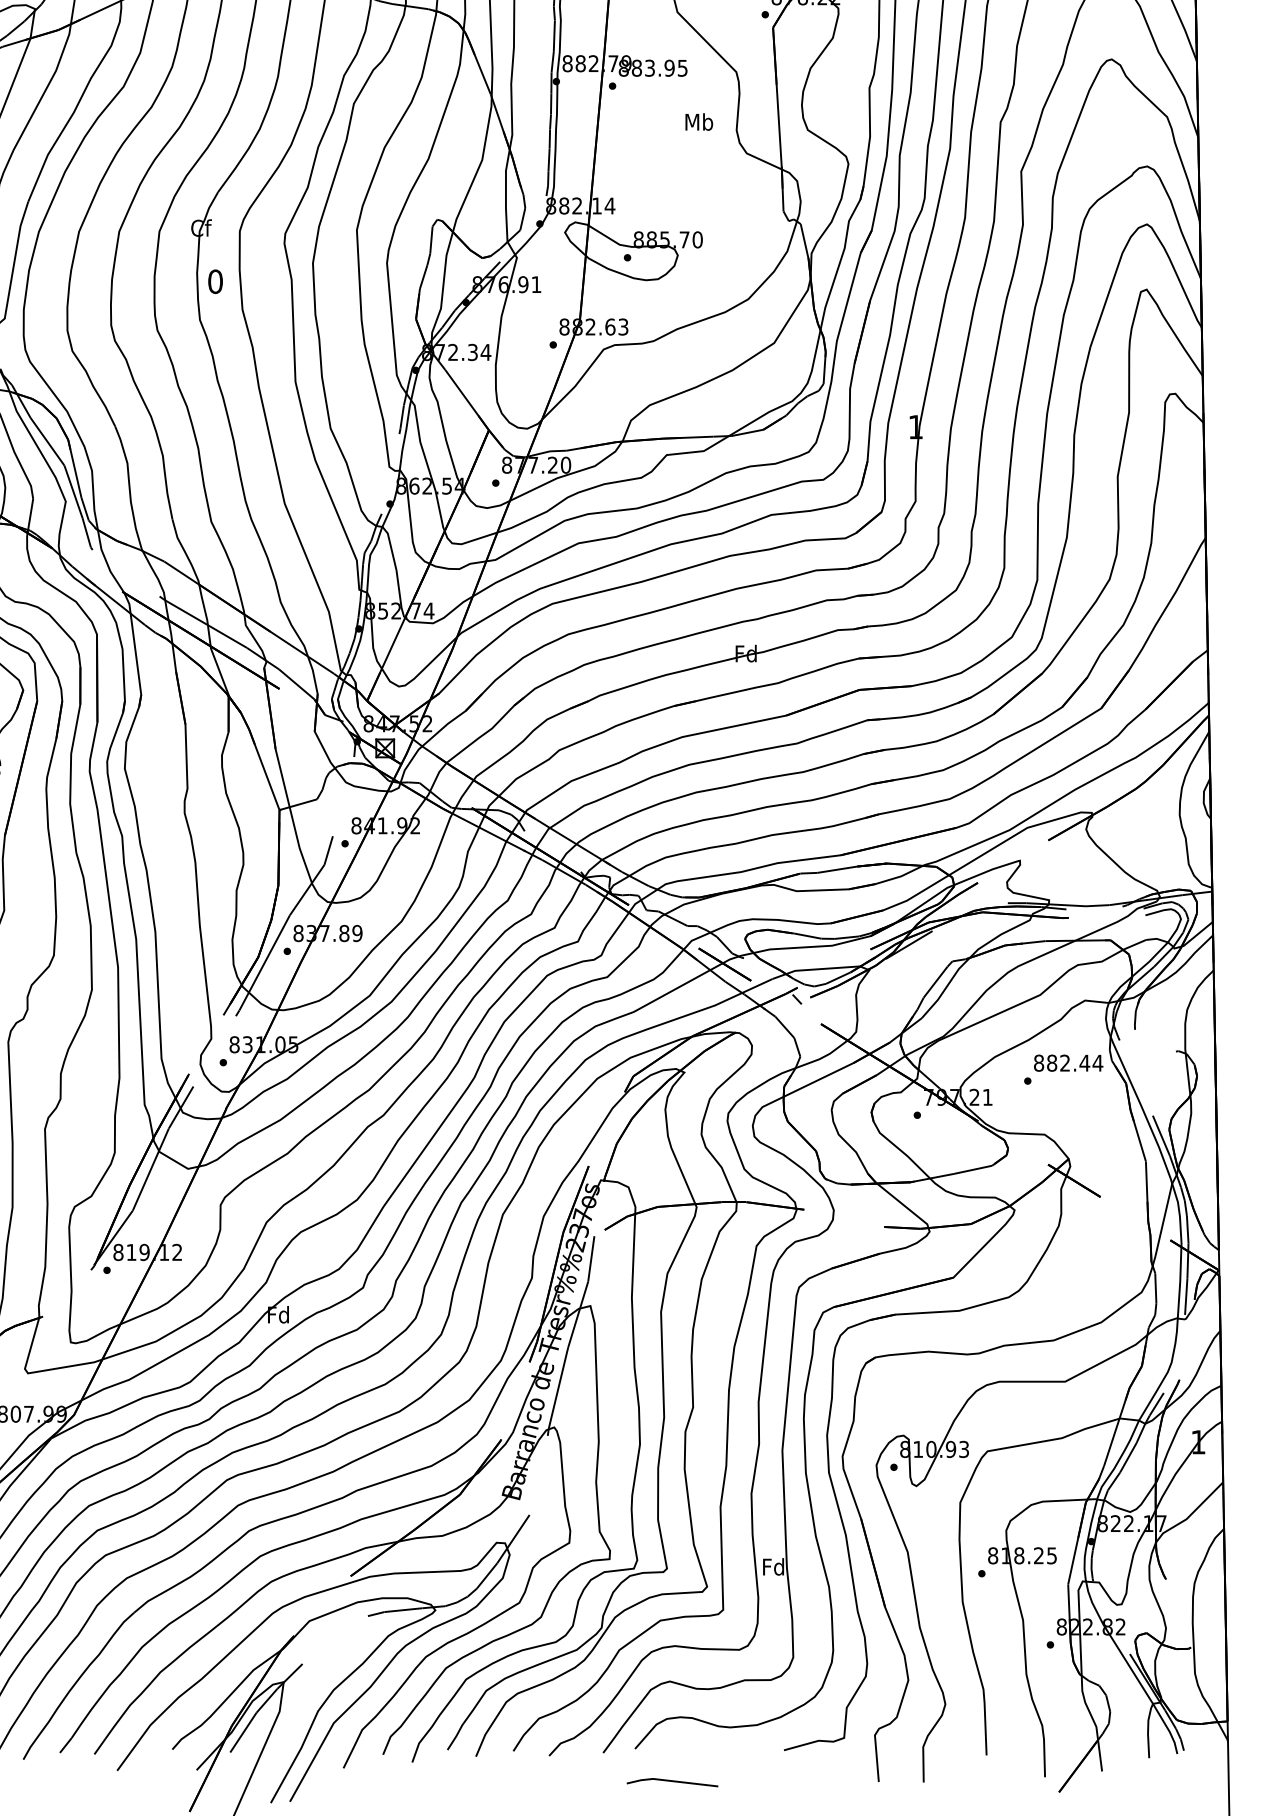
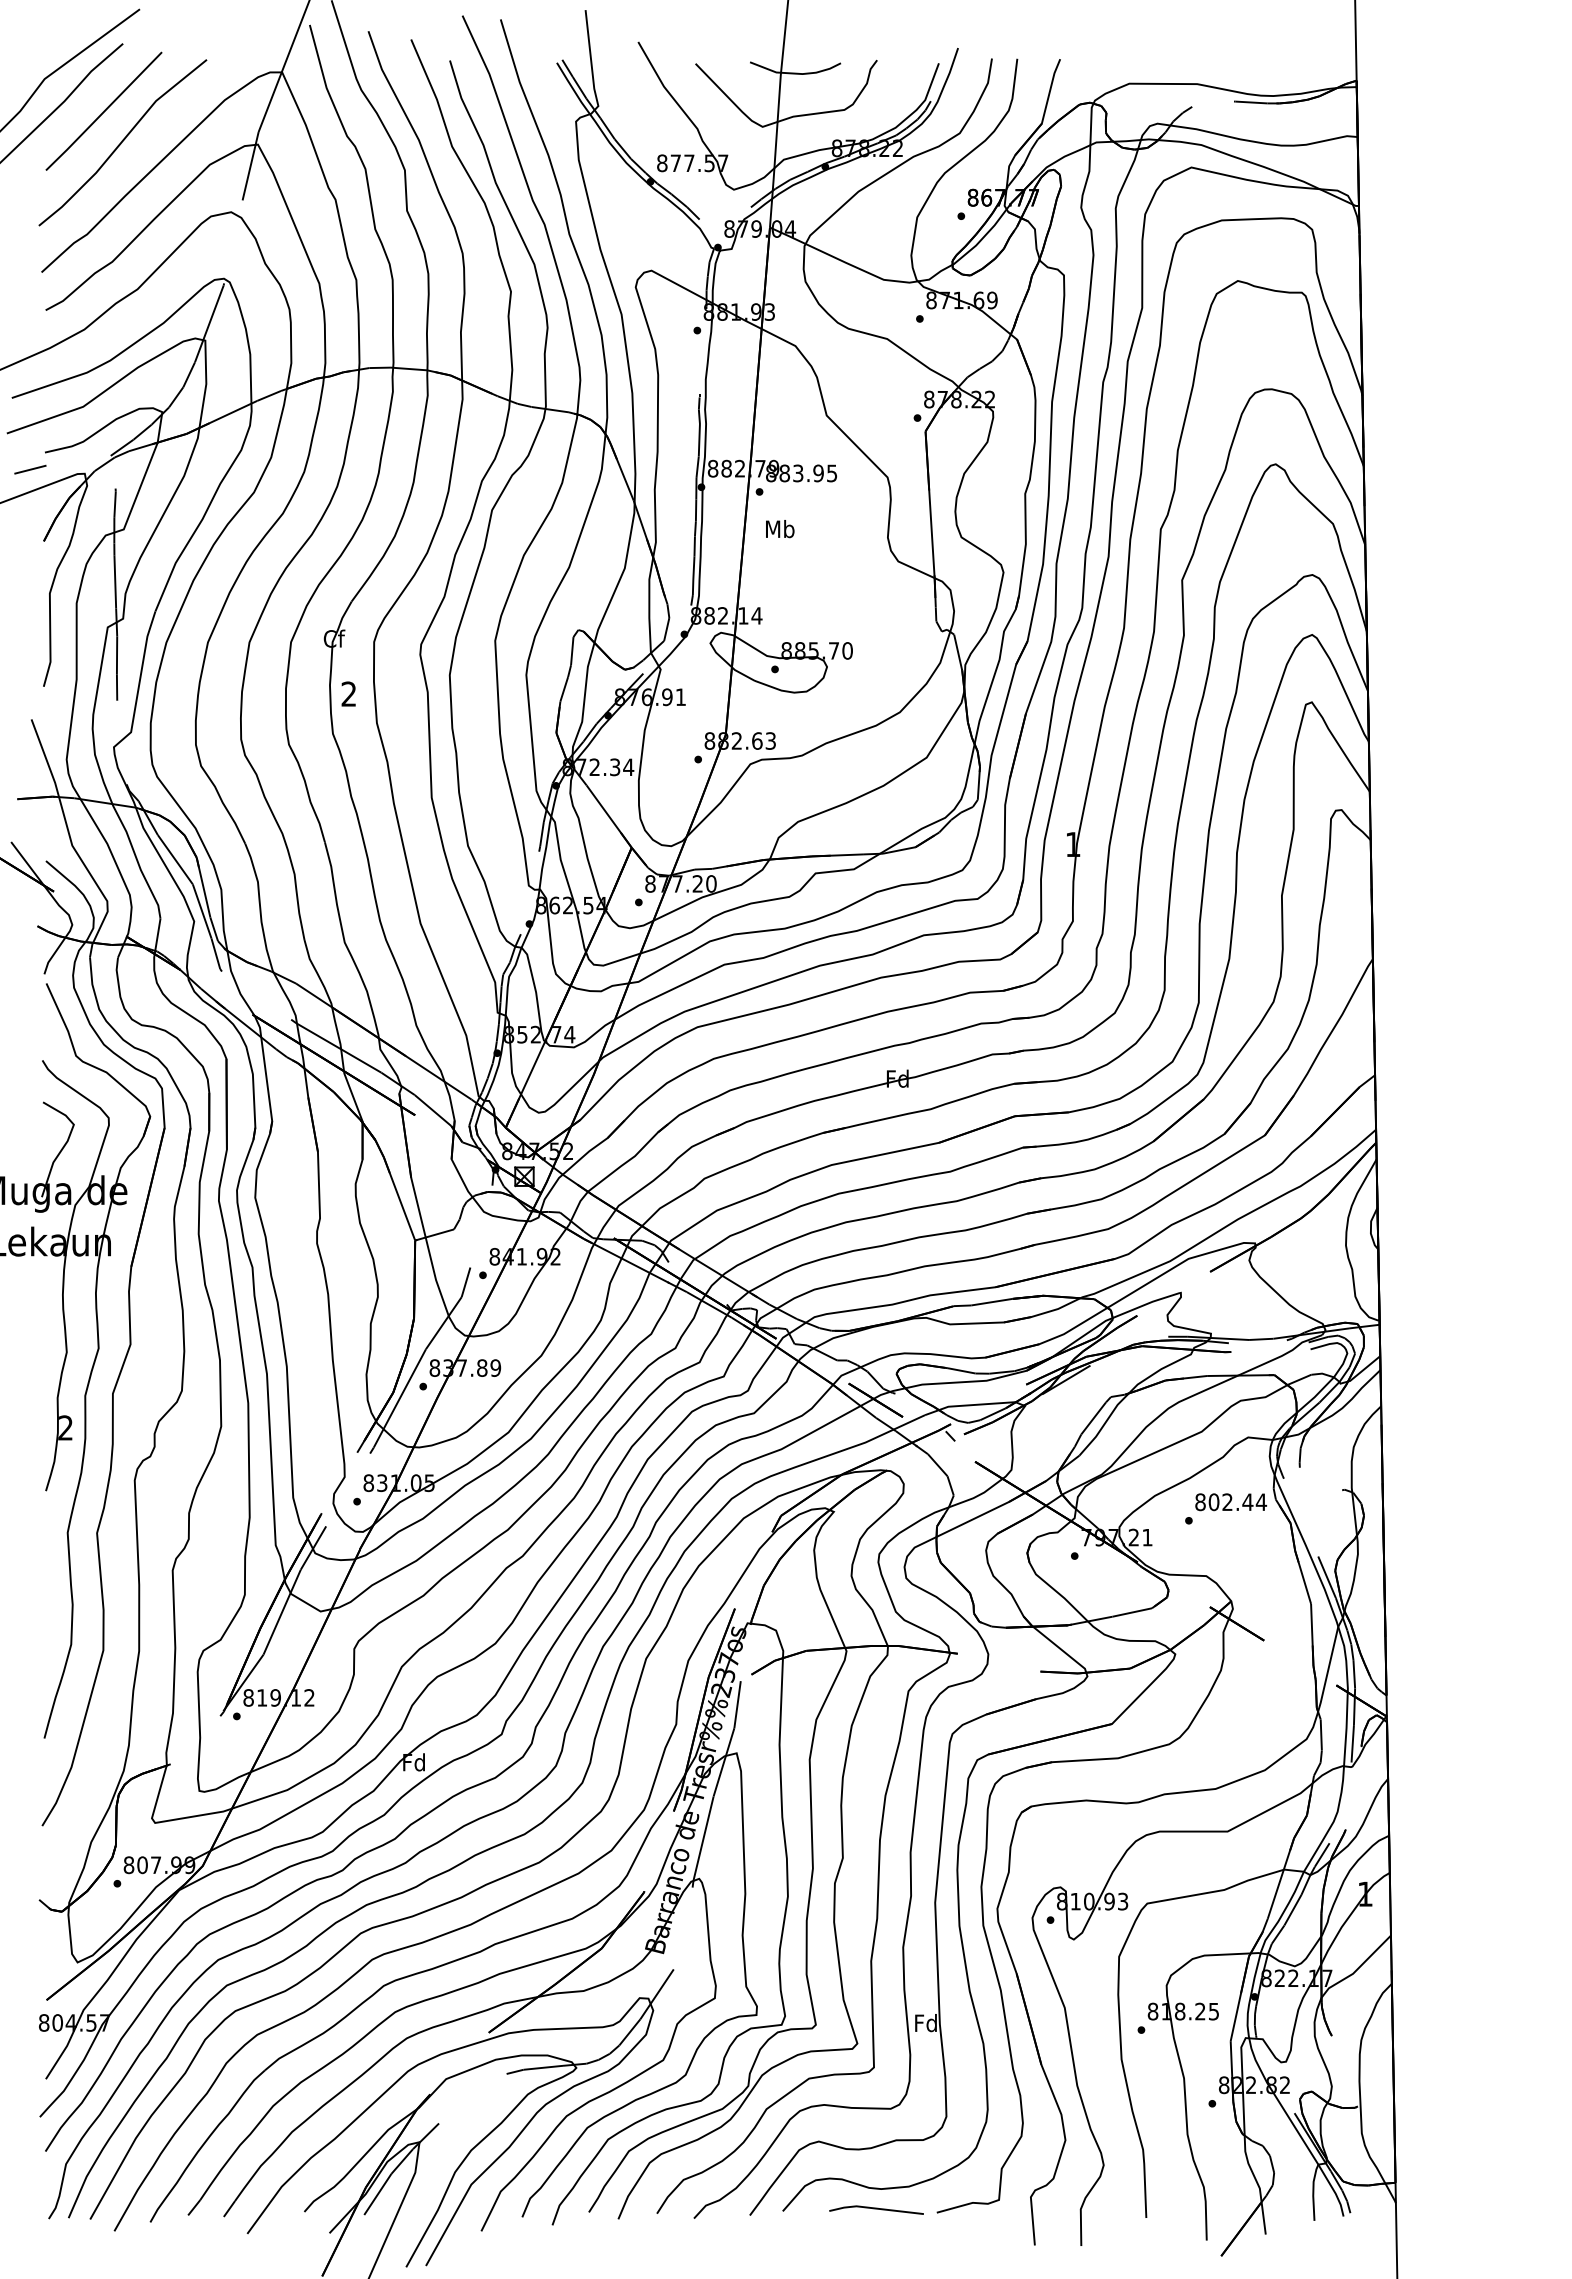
text: (699, 122) -> (780, 529), moved
text: (215, 281) -> (348, 693), 0 -> 2
text: (1051, 1062) -> (1213, 1501), 882.44 -> 802.44
line: (672, 1782) -> (876, 2209), moved

